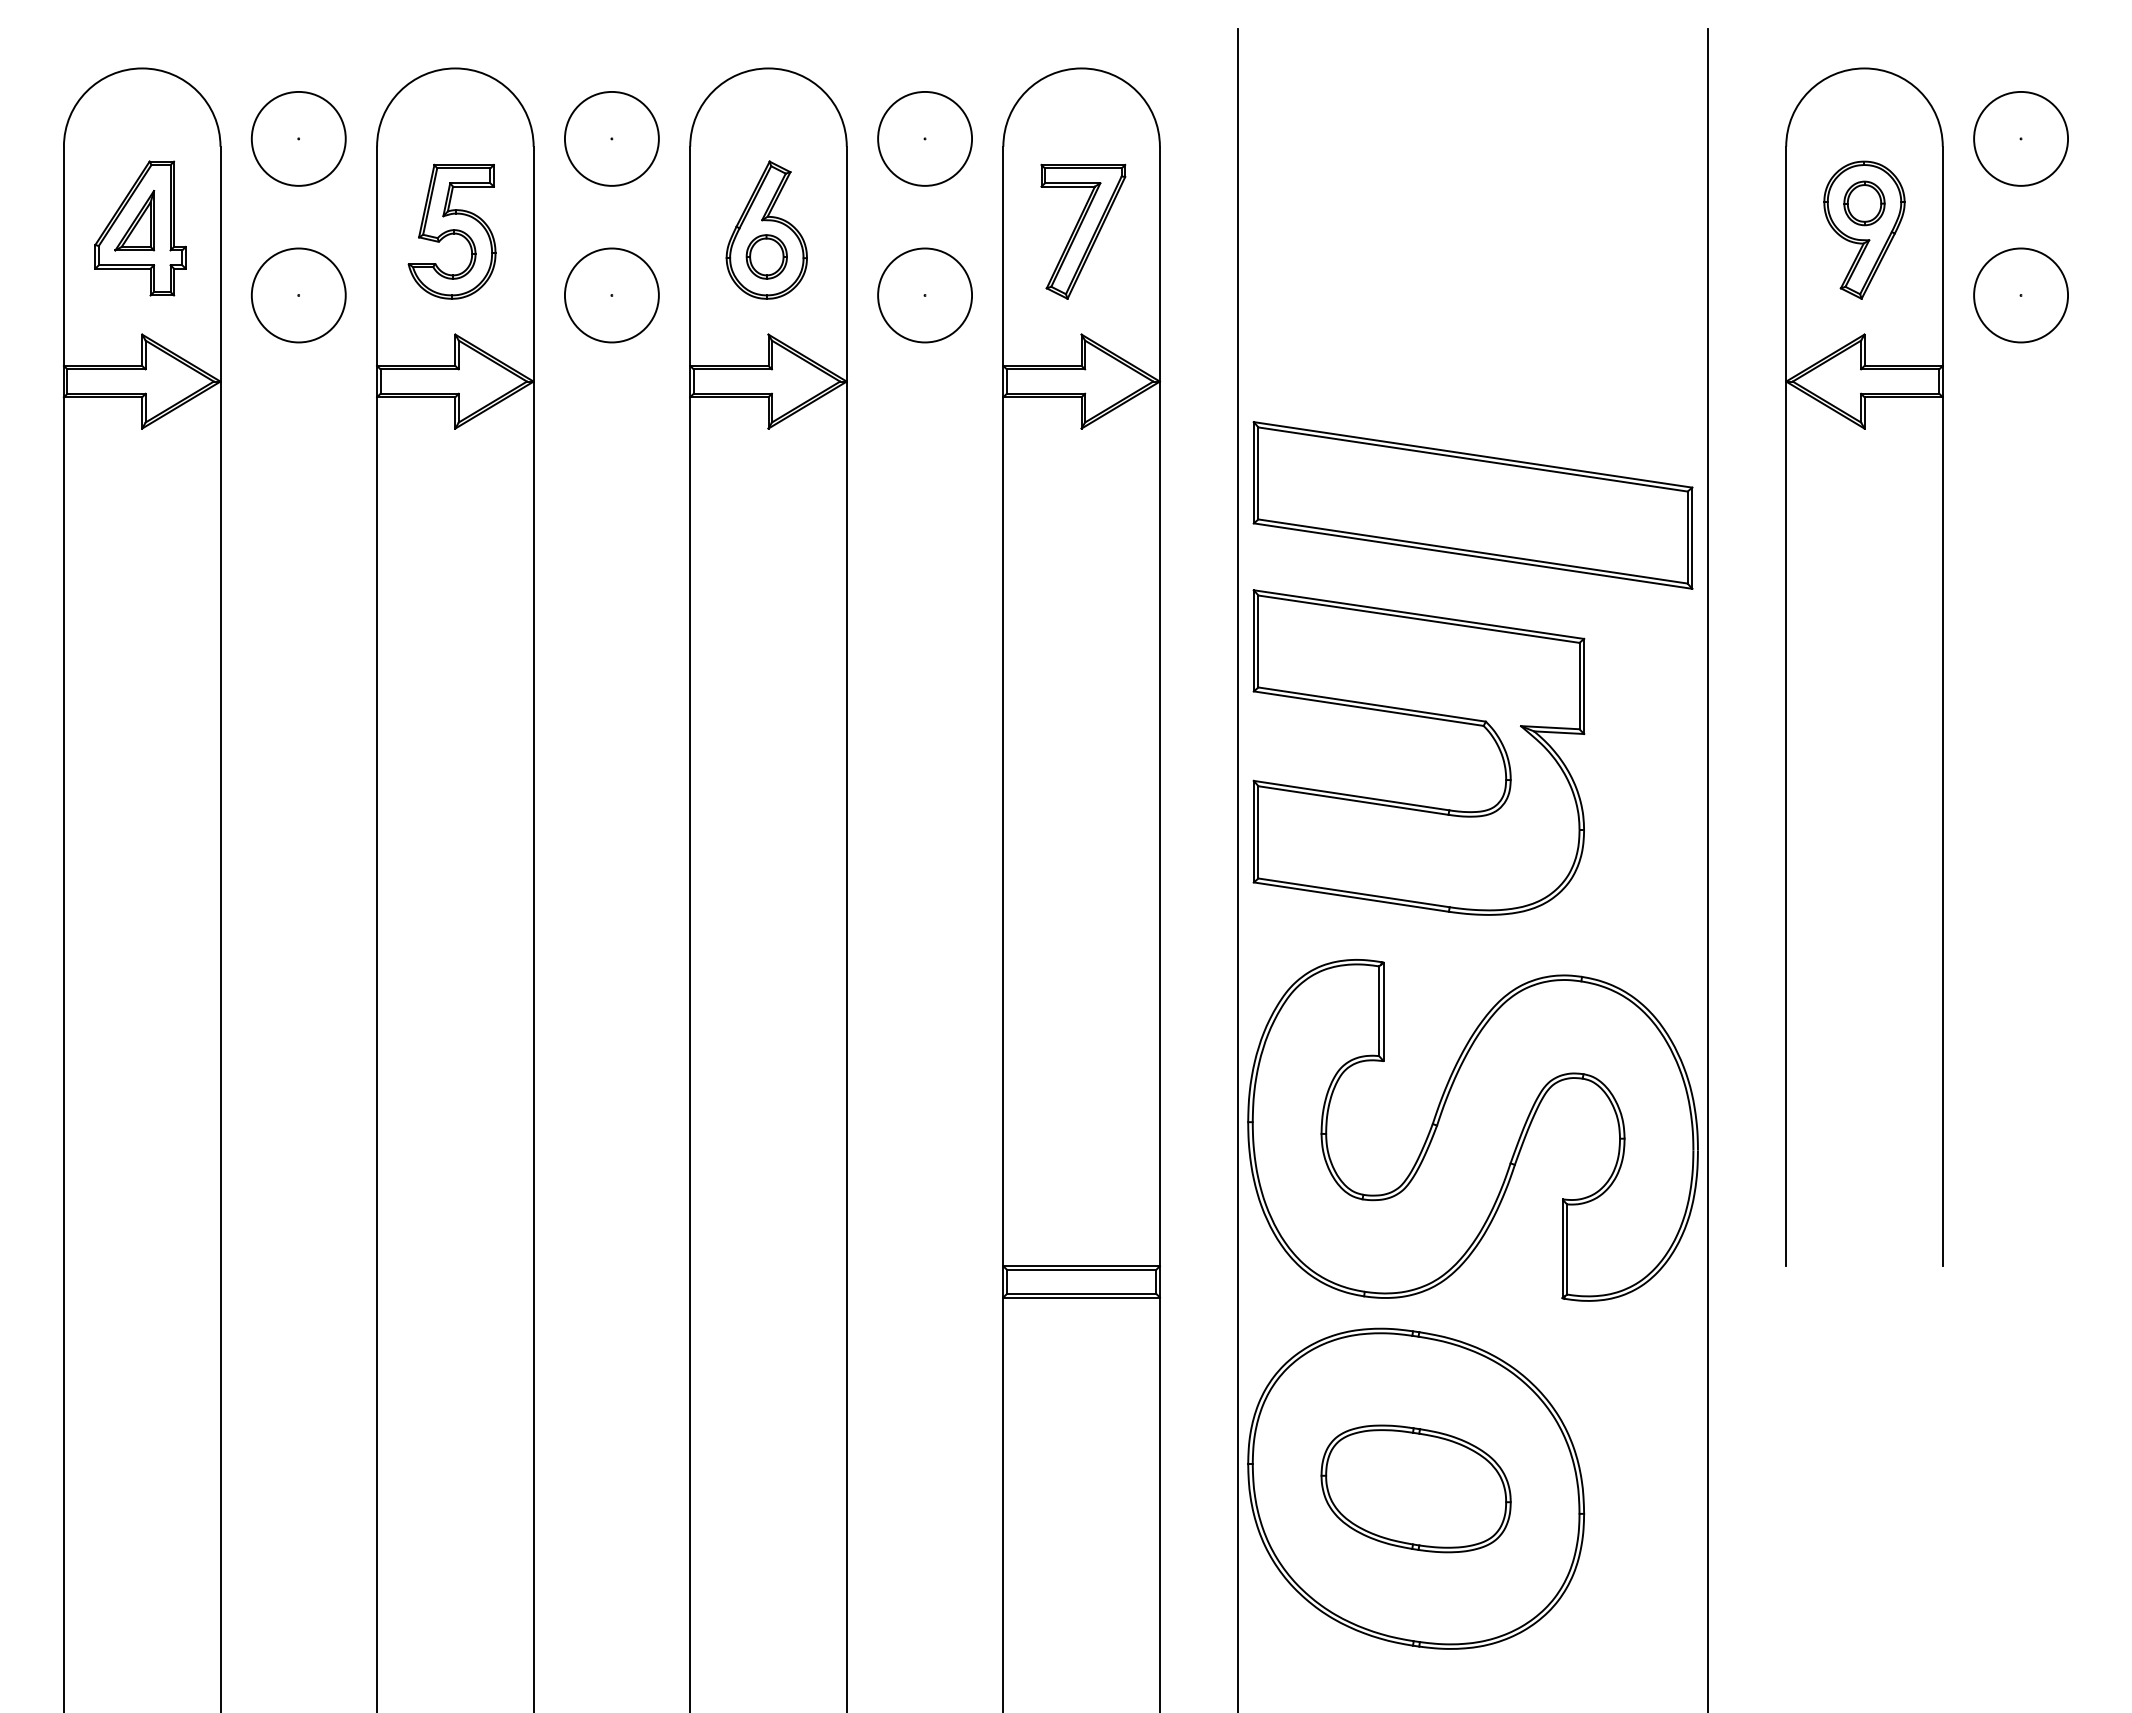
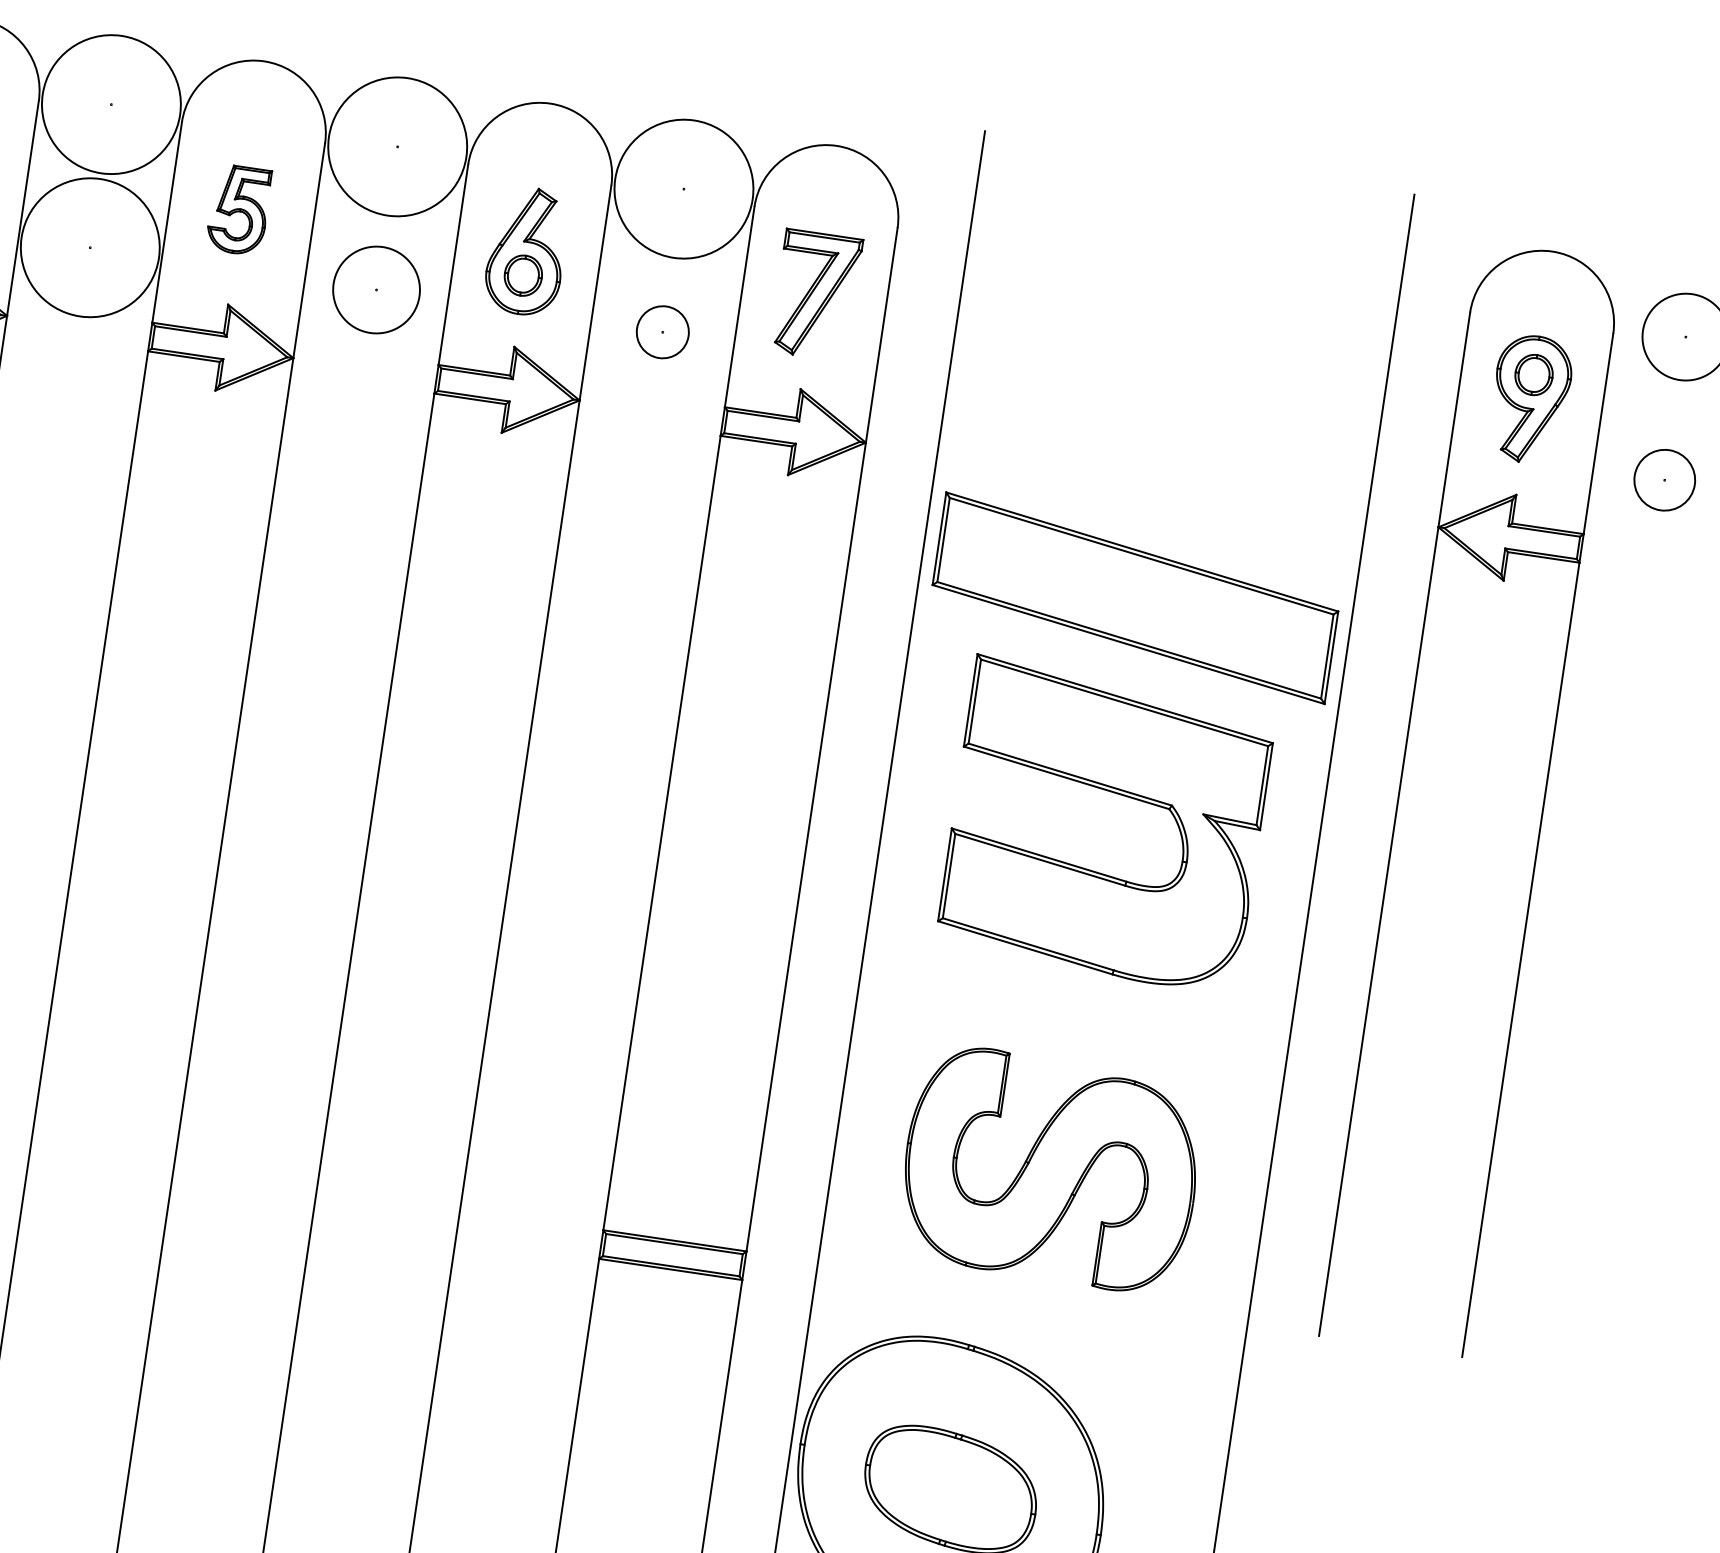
circle: (298, 138) -> (111, 104), size x1.6
circle: (611, 138) -> (397, 146), size x1.6
circle: (925, 138) -> (684, 188), size x1.6
part: (451, 231) -> (238, 209), size x0.7
circle: (298, 295) -> (90, 247), size x1.6
circle: (925, 295) -> (663, 332), size x0.6
circle: (2021, 295) -> (1665, 480), size x0.7
part: (1425, 718) -> (1117, 794), moved
part: (1472, 1130) -> (1050, 1169), size x0.7

